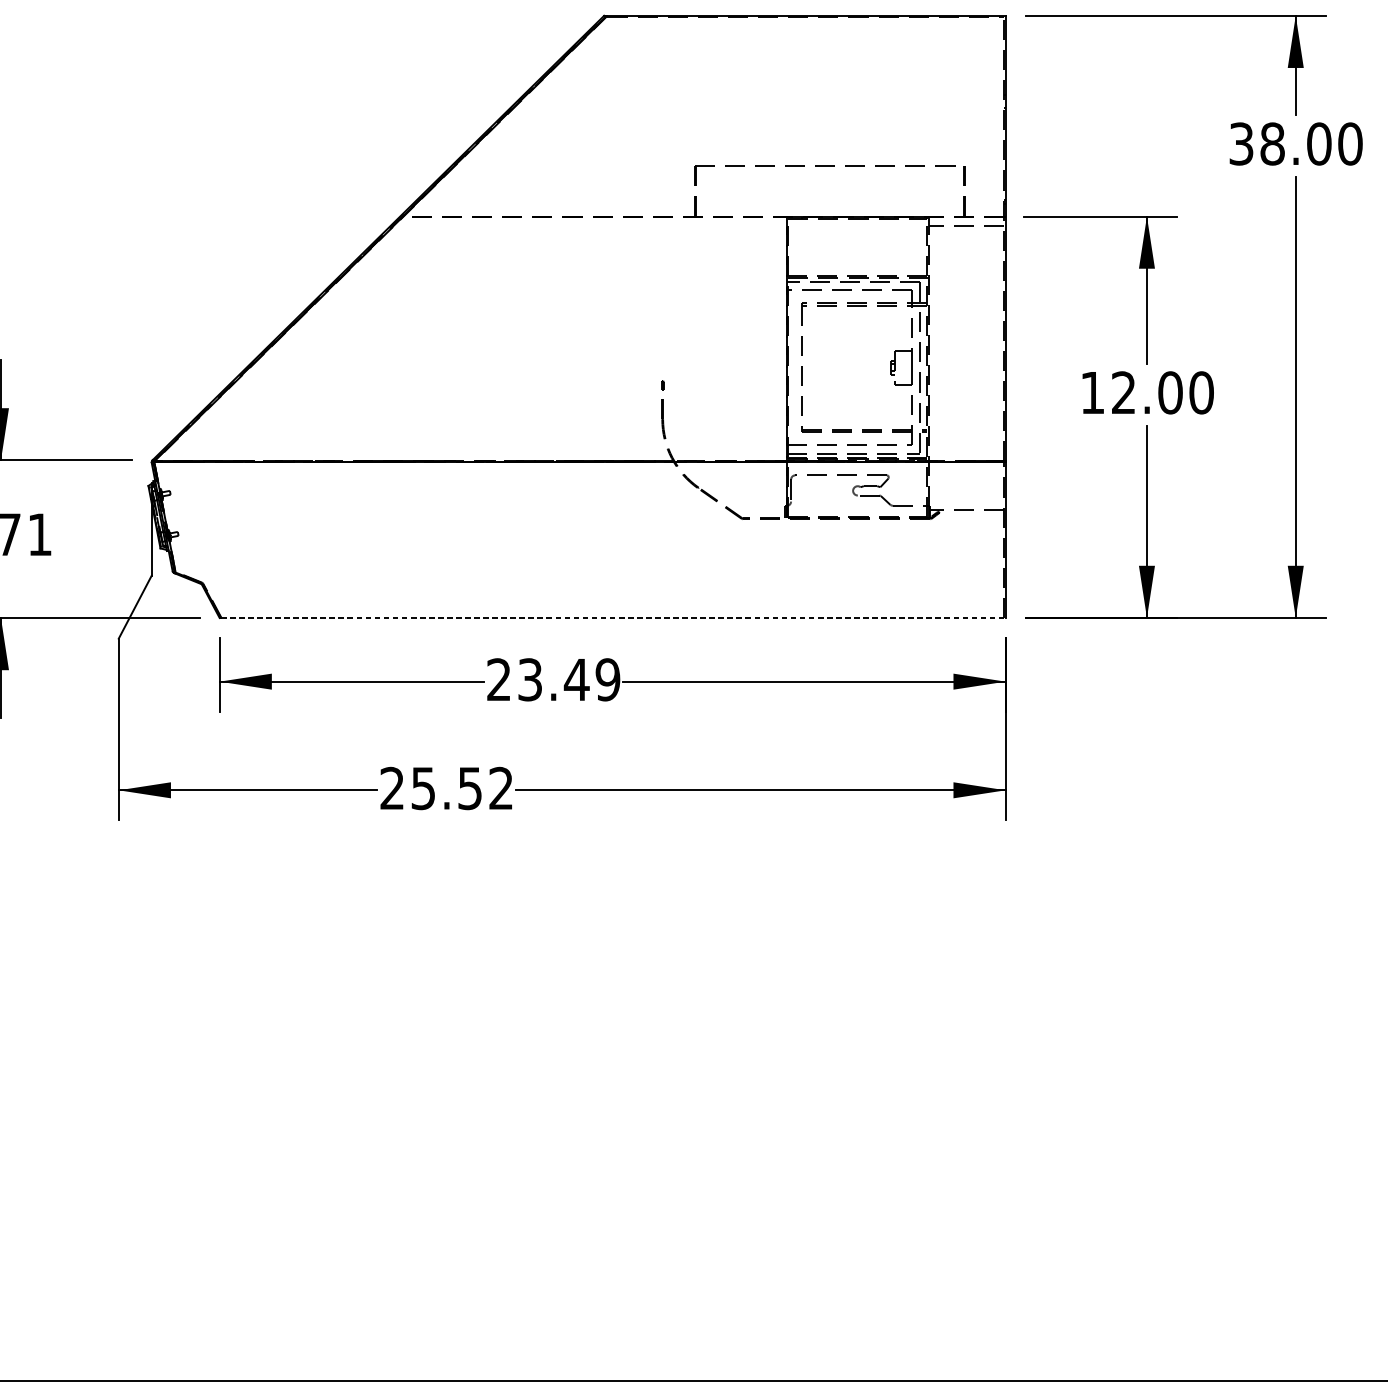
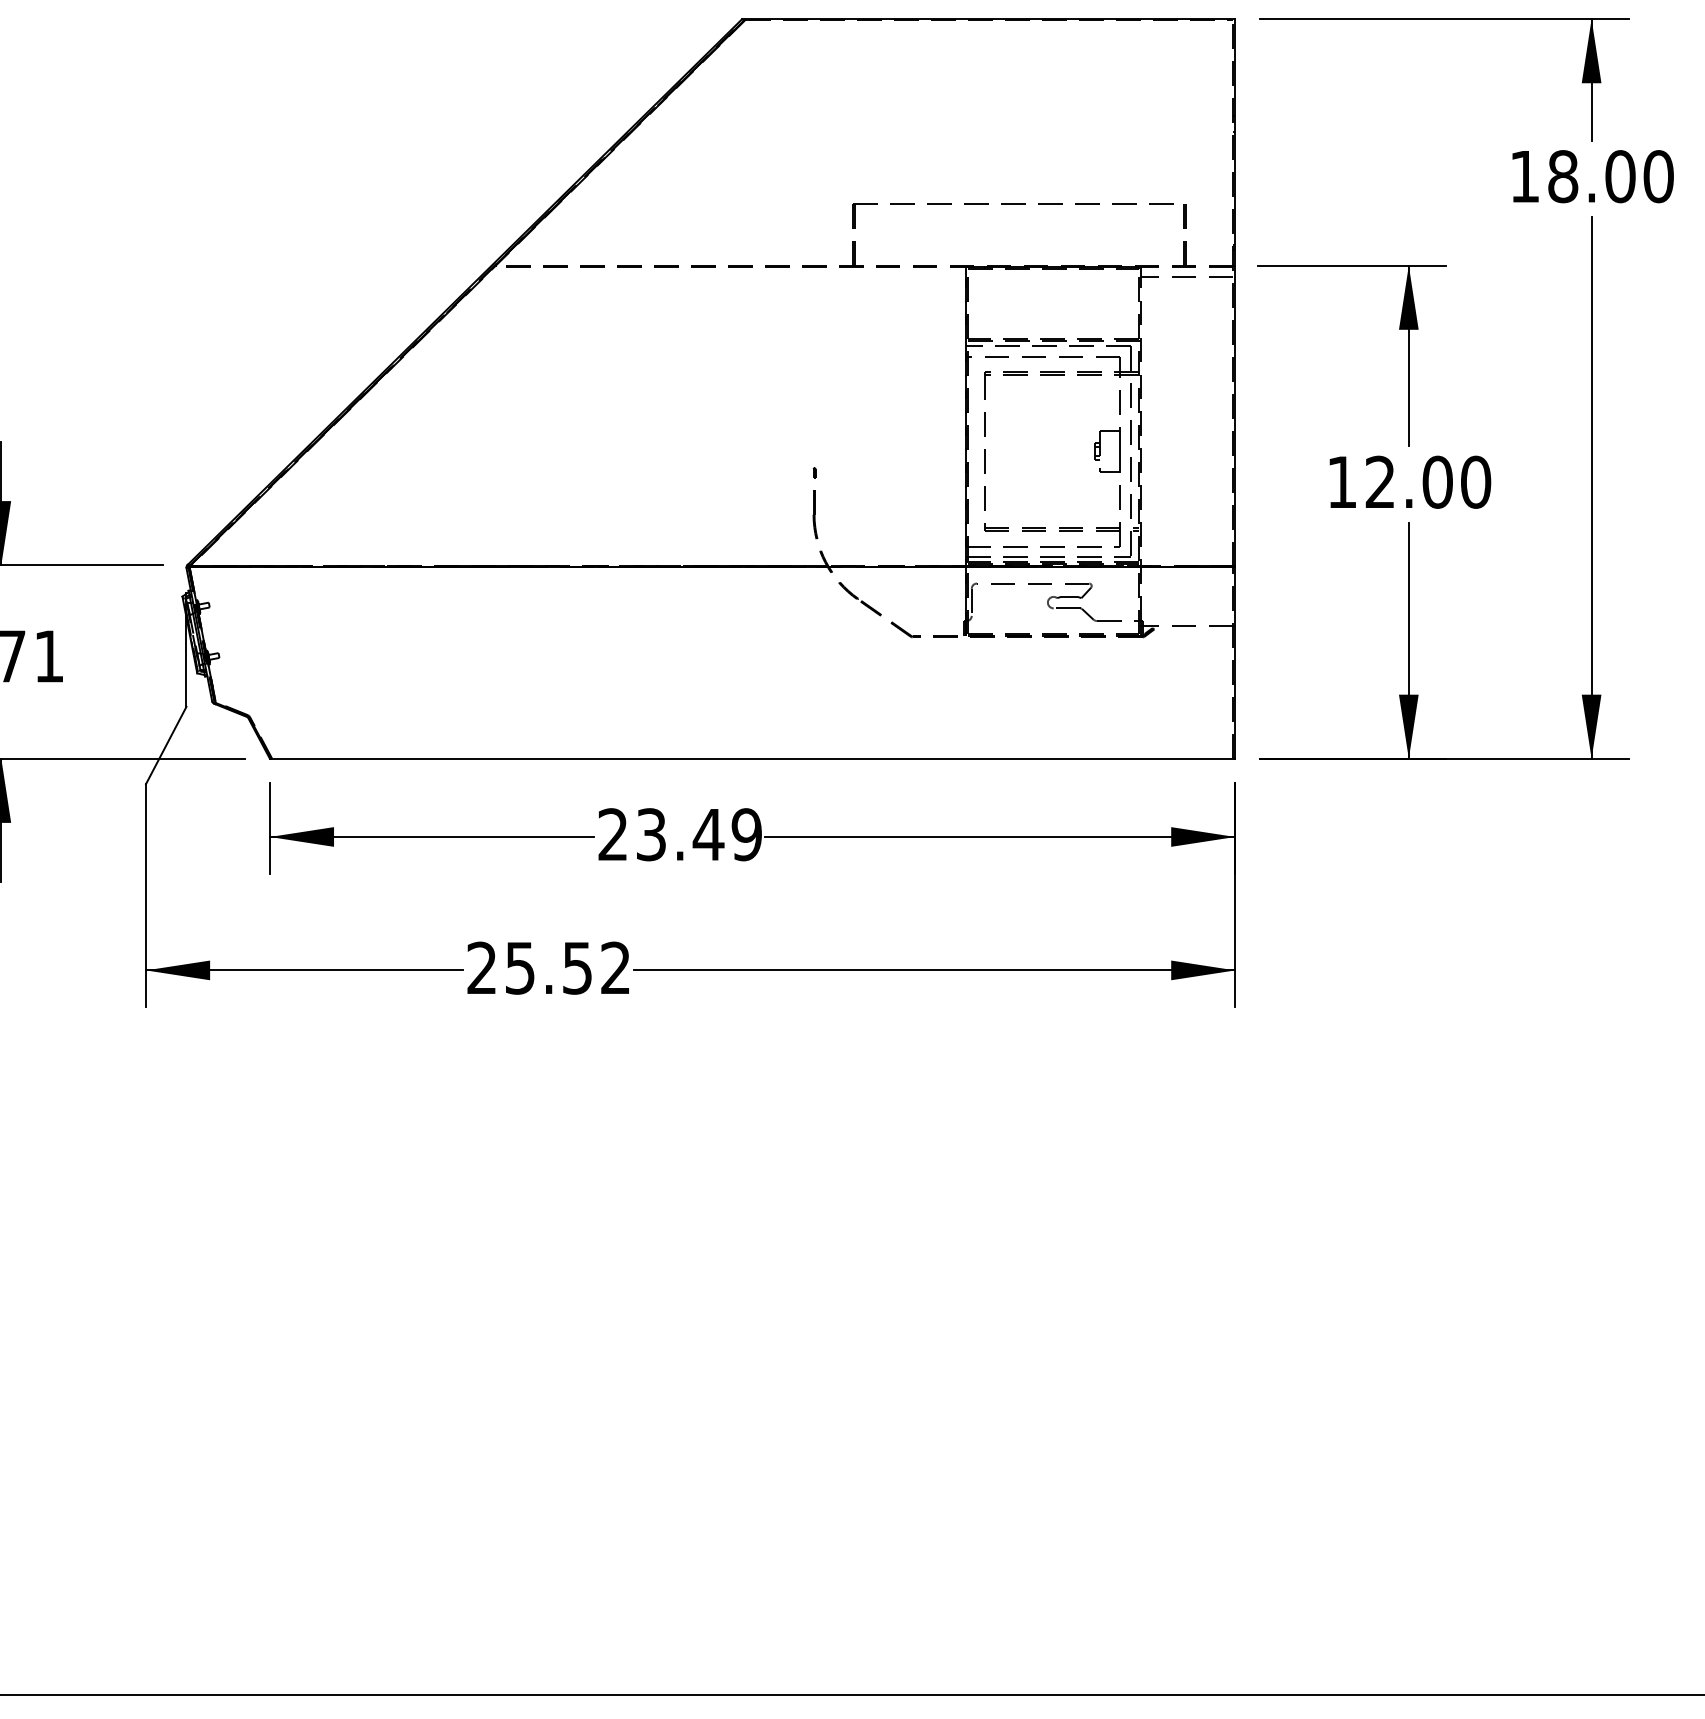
text: (1241, 143) -> (1524, 176), 38.00 -> 18.00
line: (613, 617) -> (753, 758), dashed -> solid

